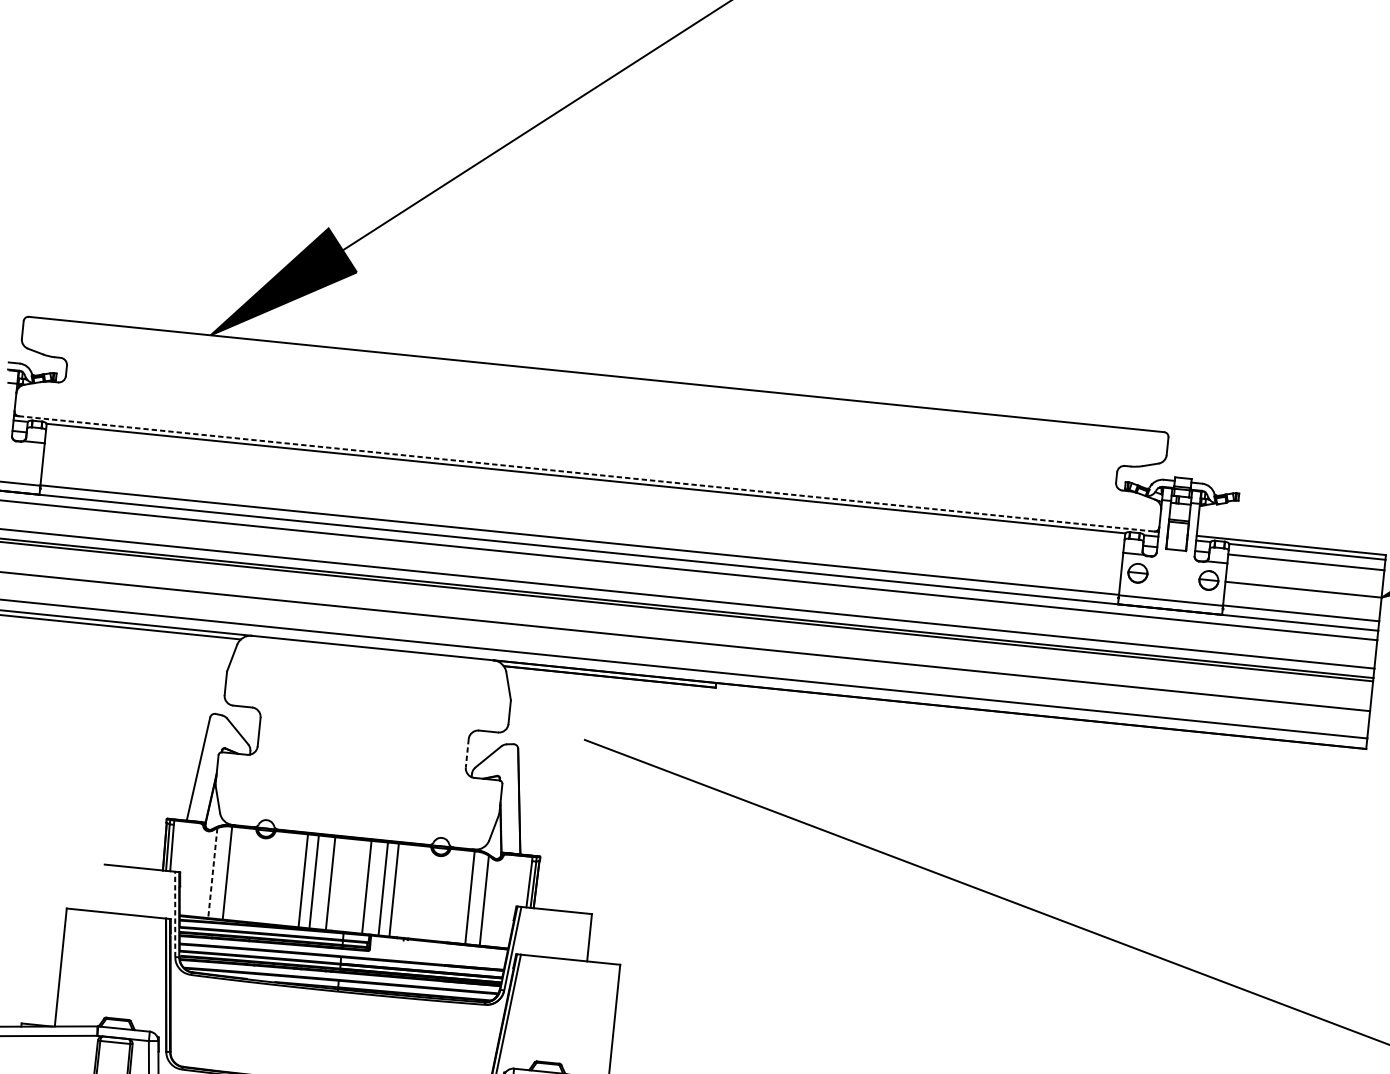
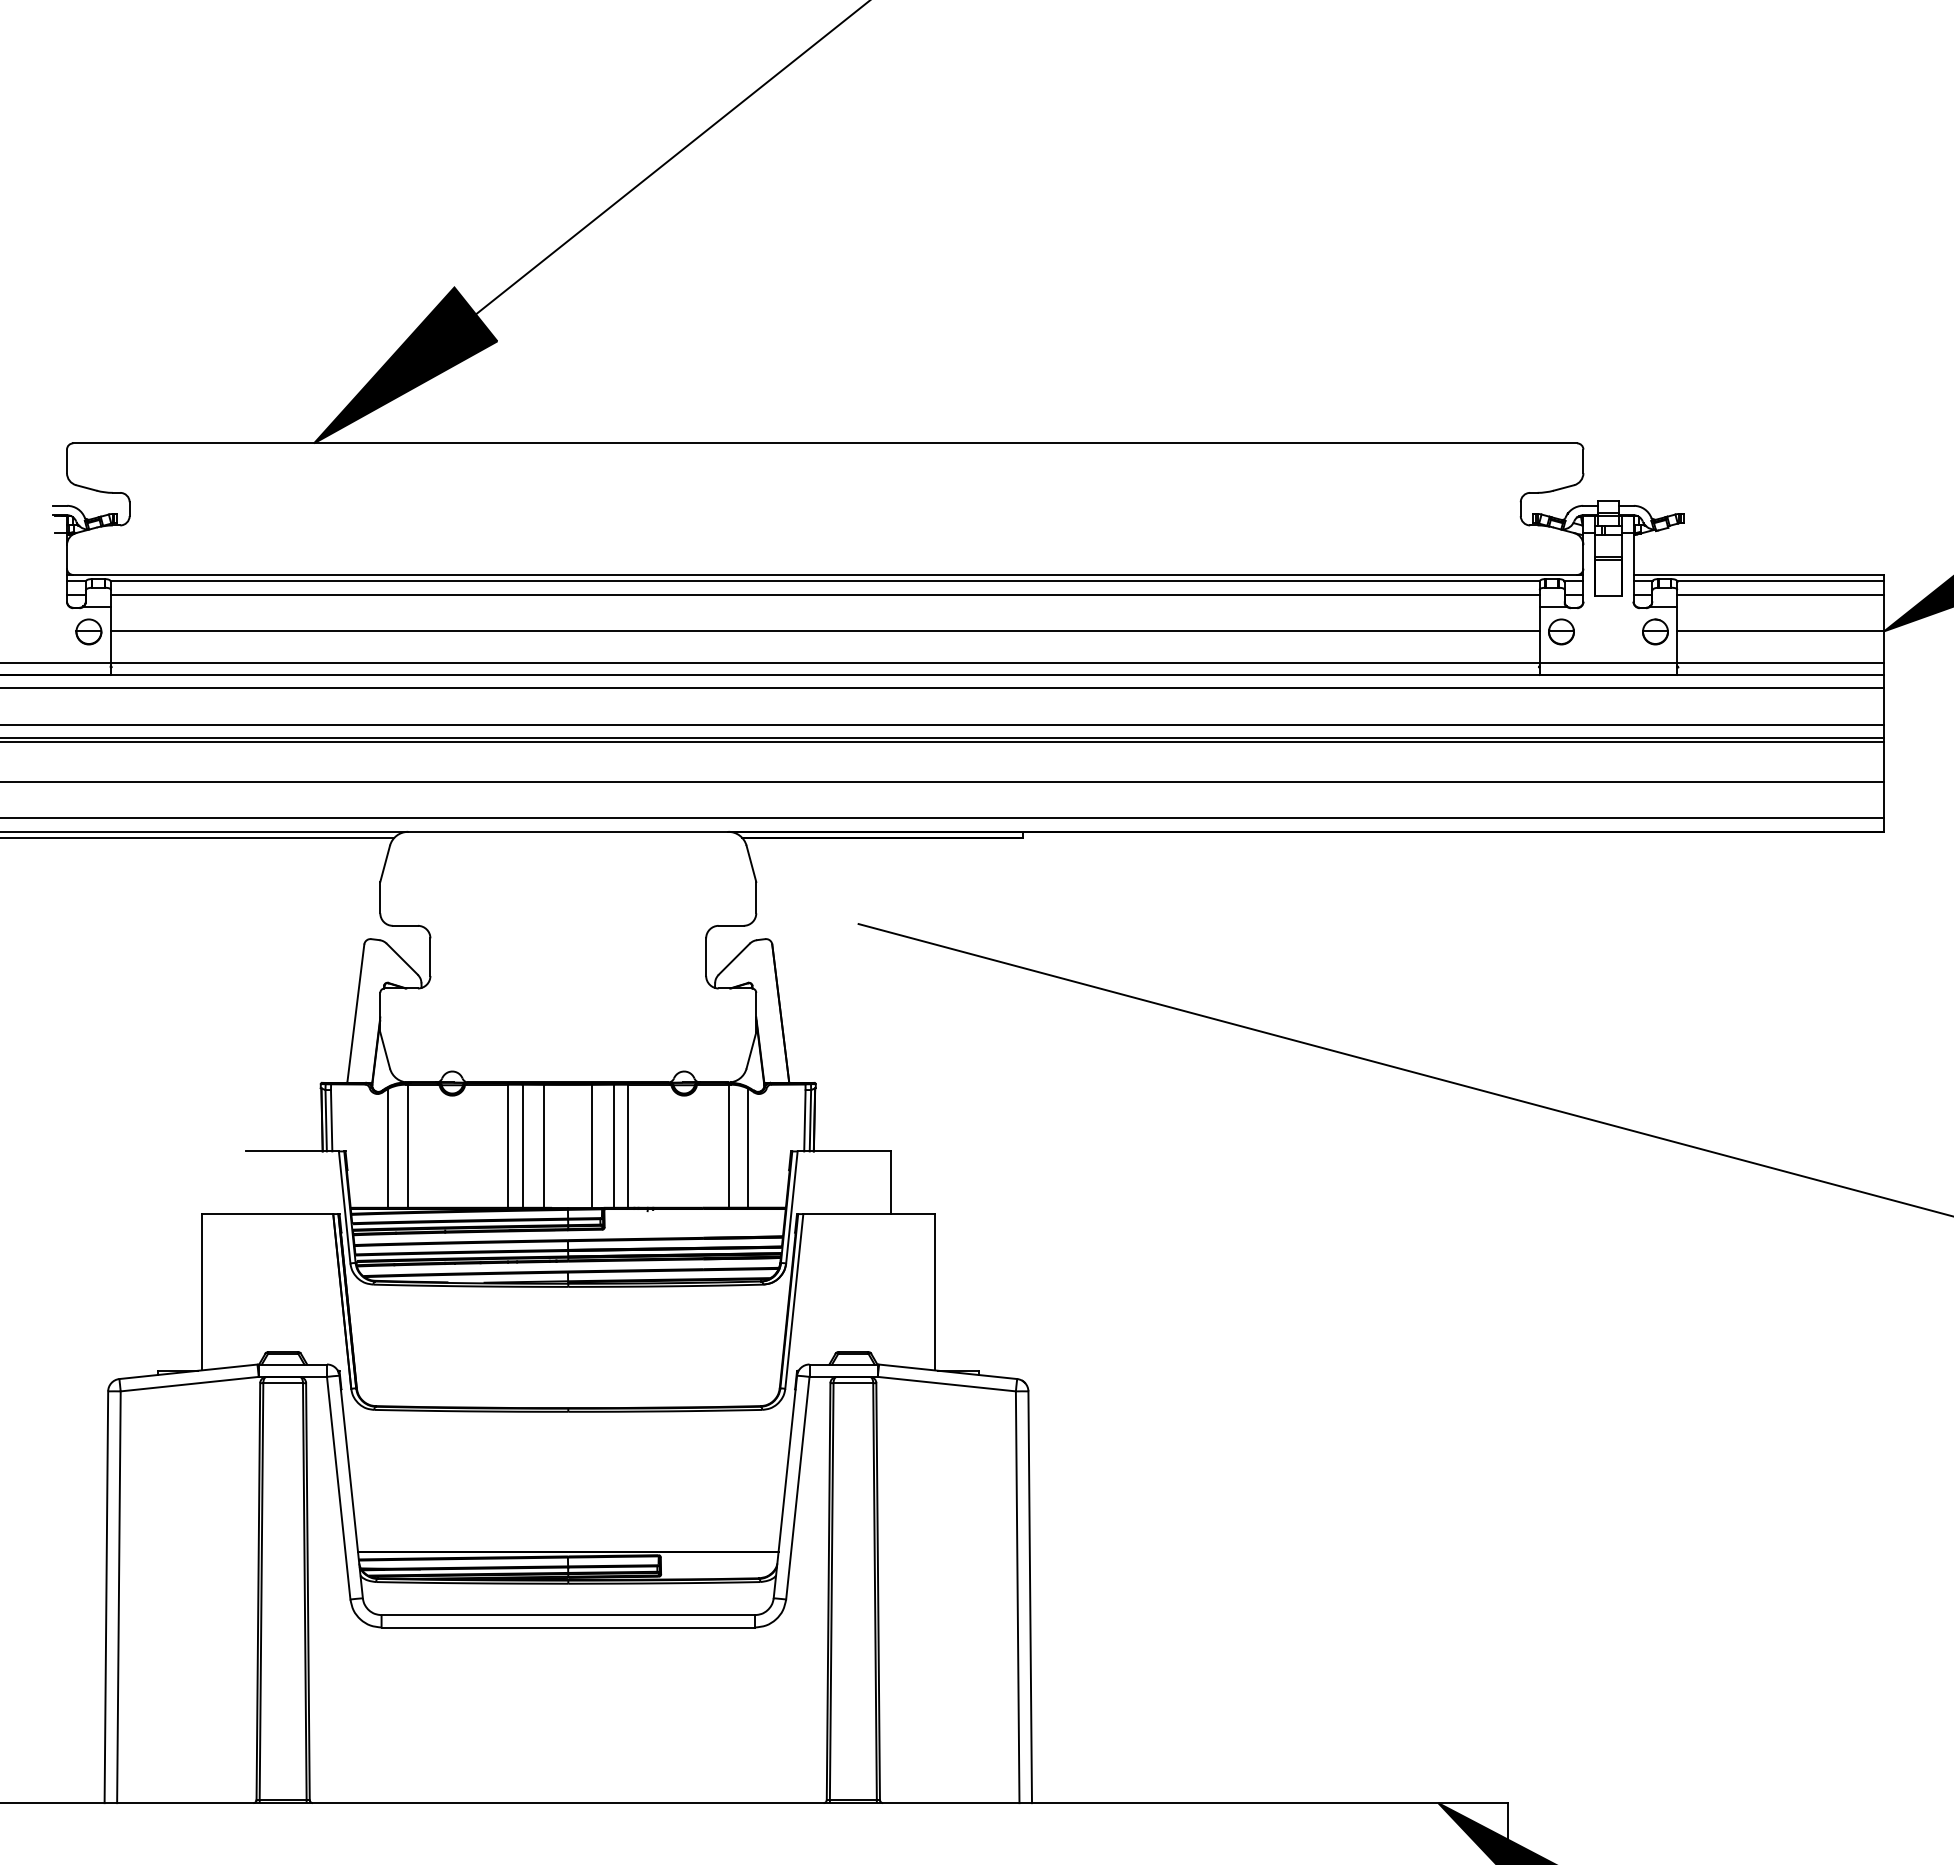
part: (25, 460) -> (88, 631), added
line: (586, 473) -> (825, 574), dashed -> solid
line: (584, 489) -> (824, 595), added
line: (581, 516) -> (824, 631), added
line: (467, 753) -> (706, 957), dashed -> solid
line: (212, 873) -> (388, 1148), dashed -> solid
line: (175, 913) -> (344, 1206), dashed -> solid

